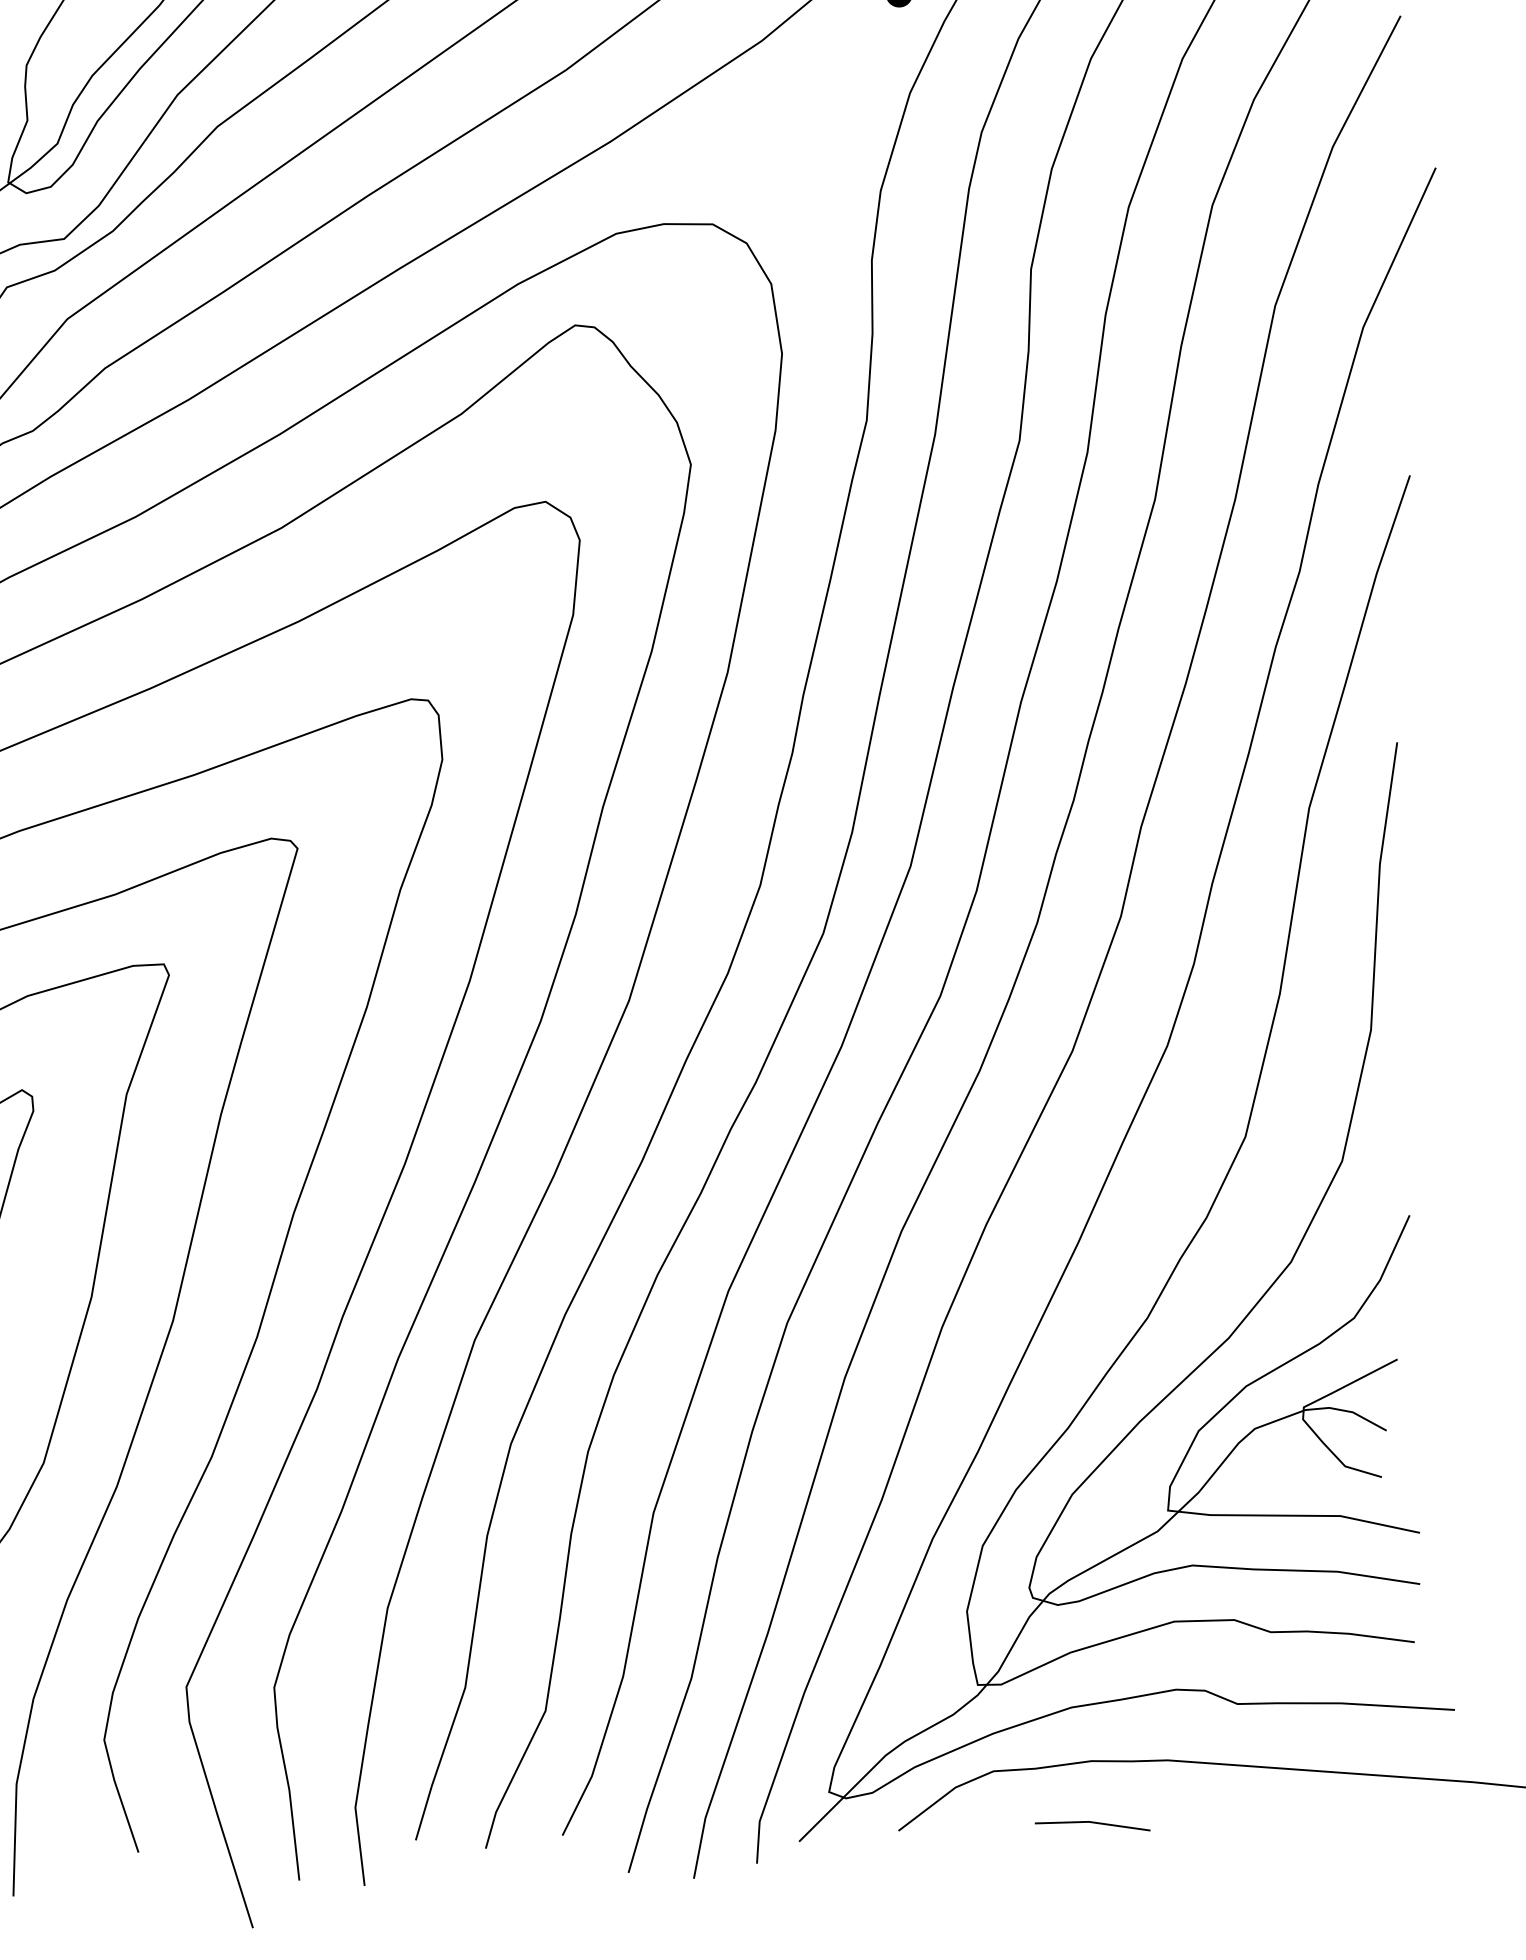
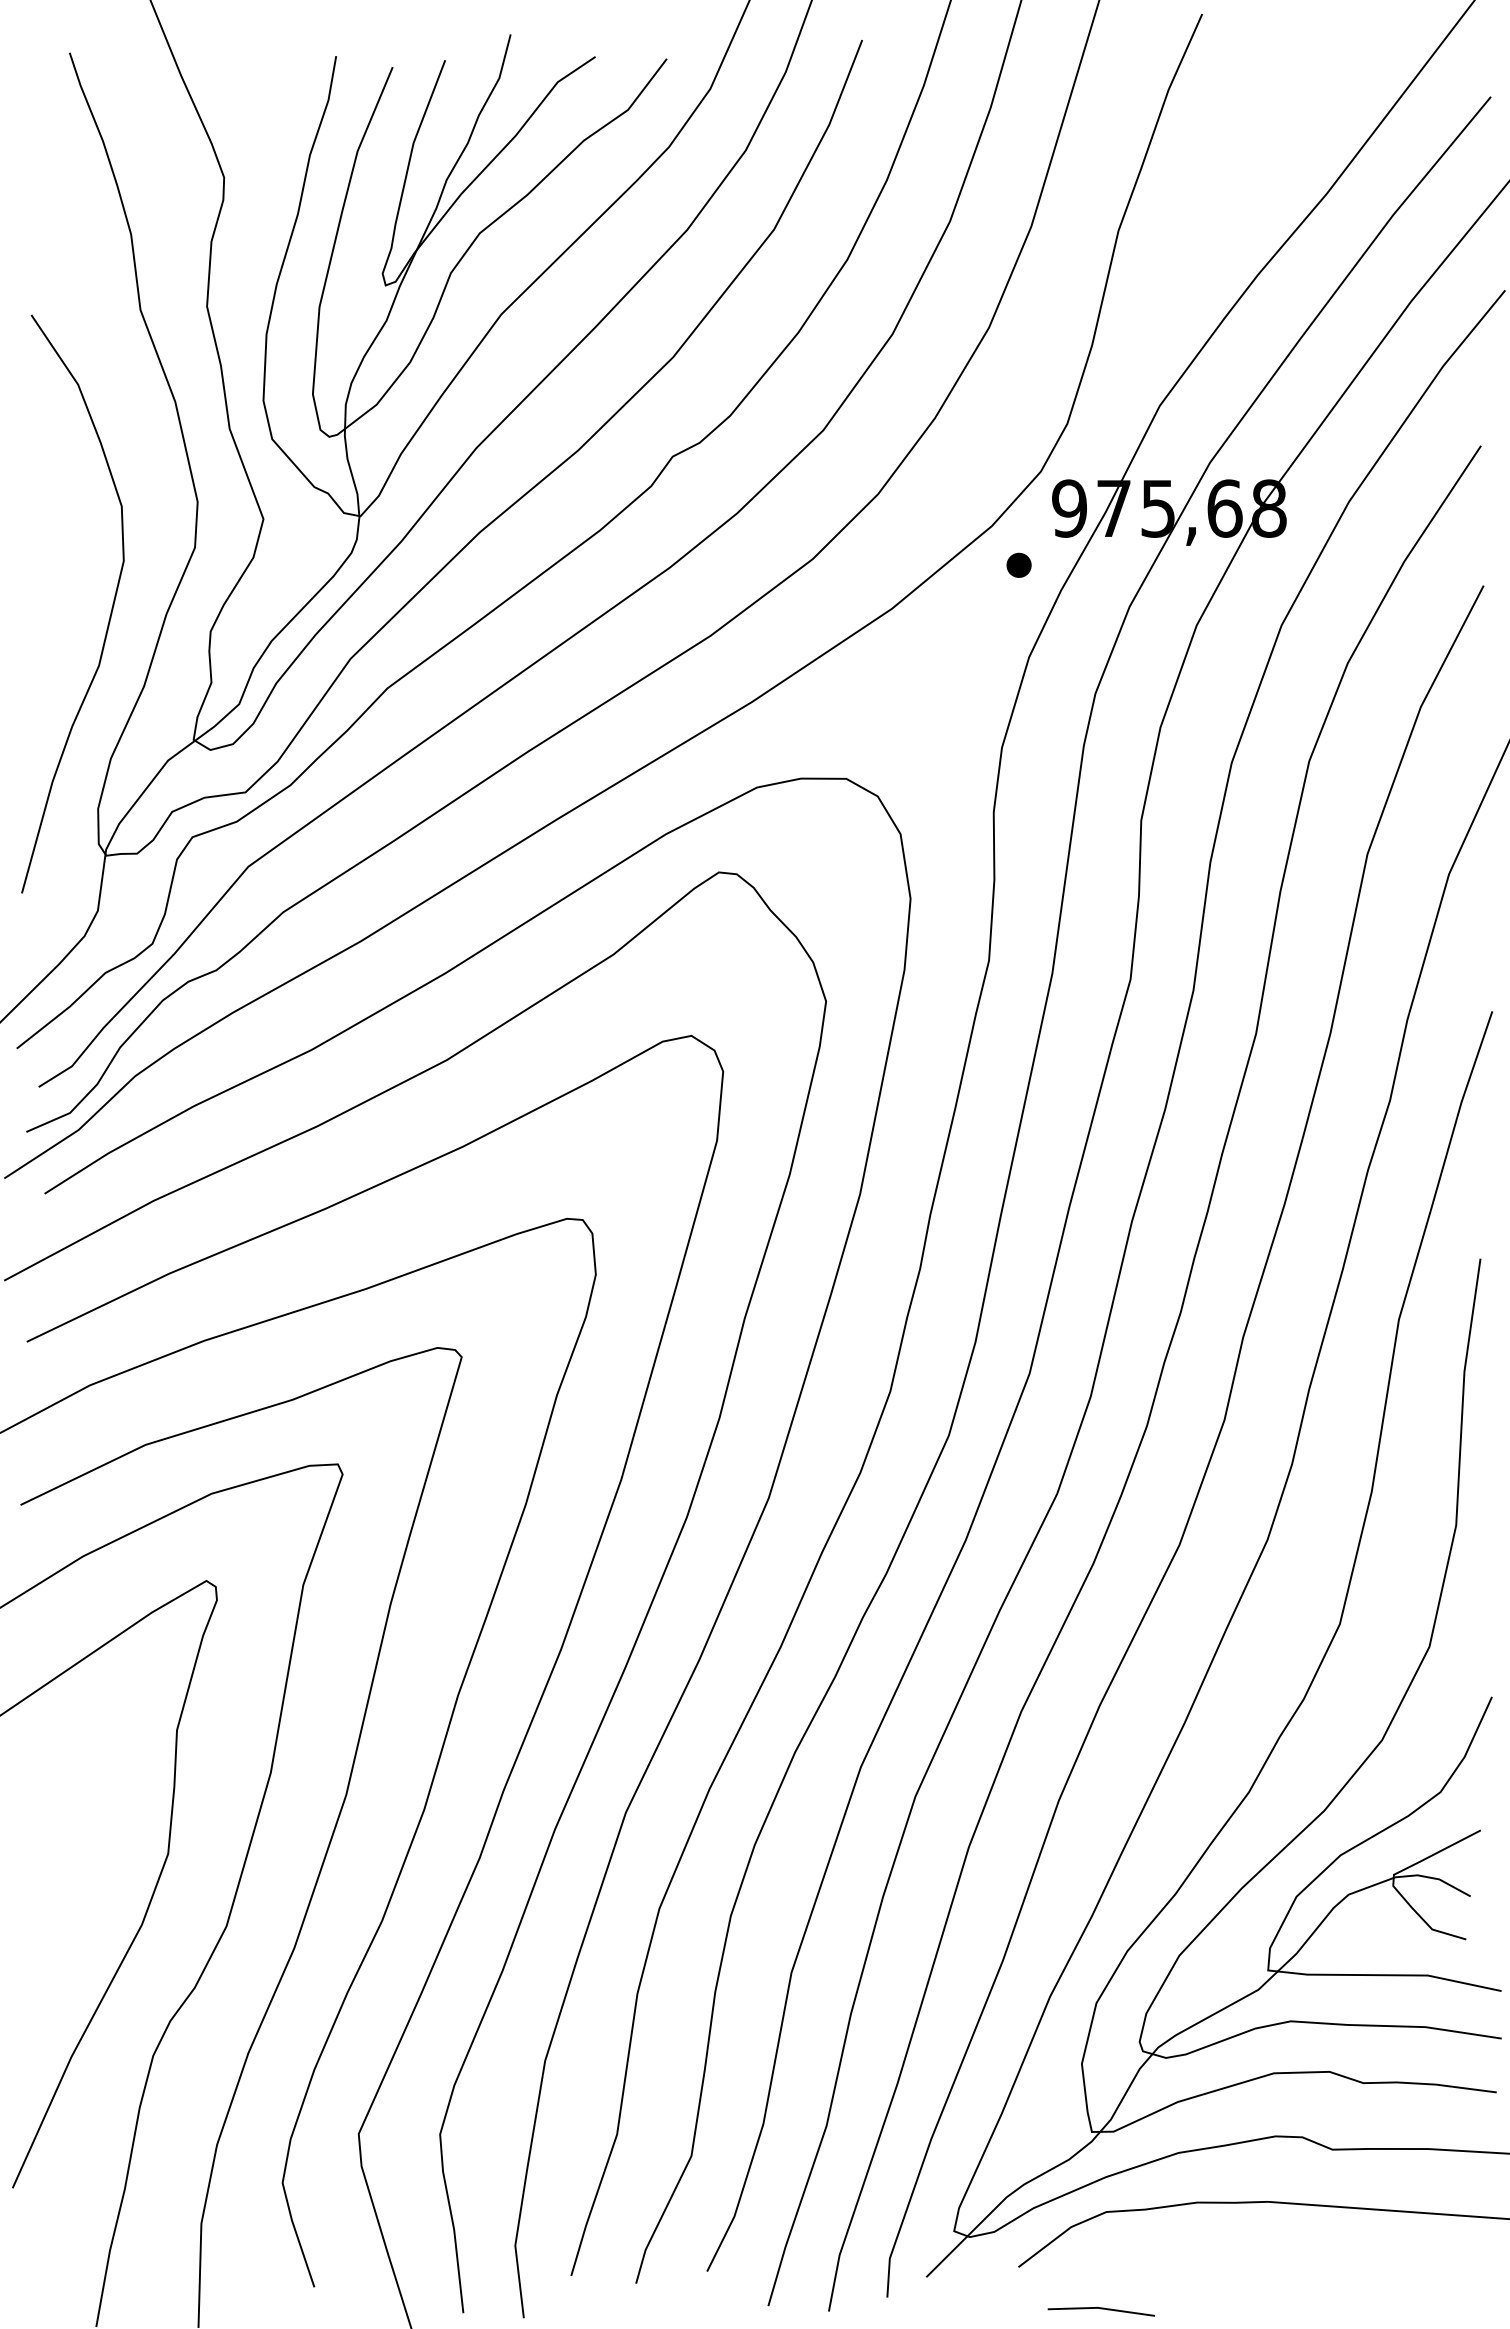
line: (1091, 1823) -> (1100, 2309), moved

